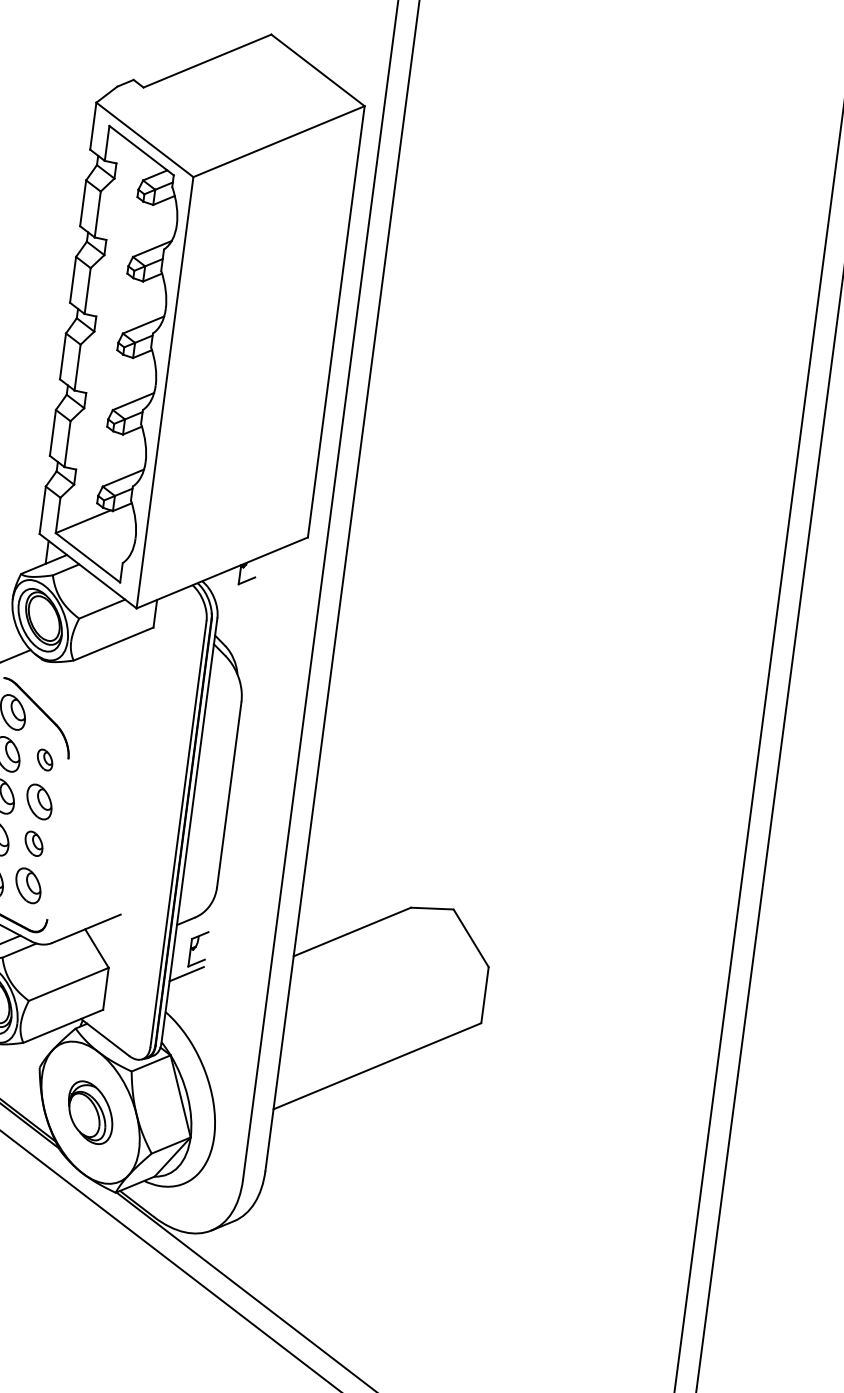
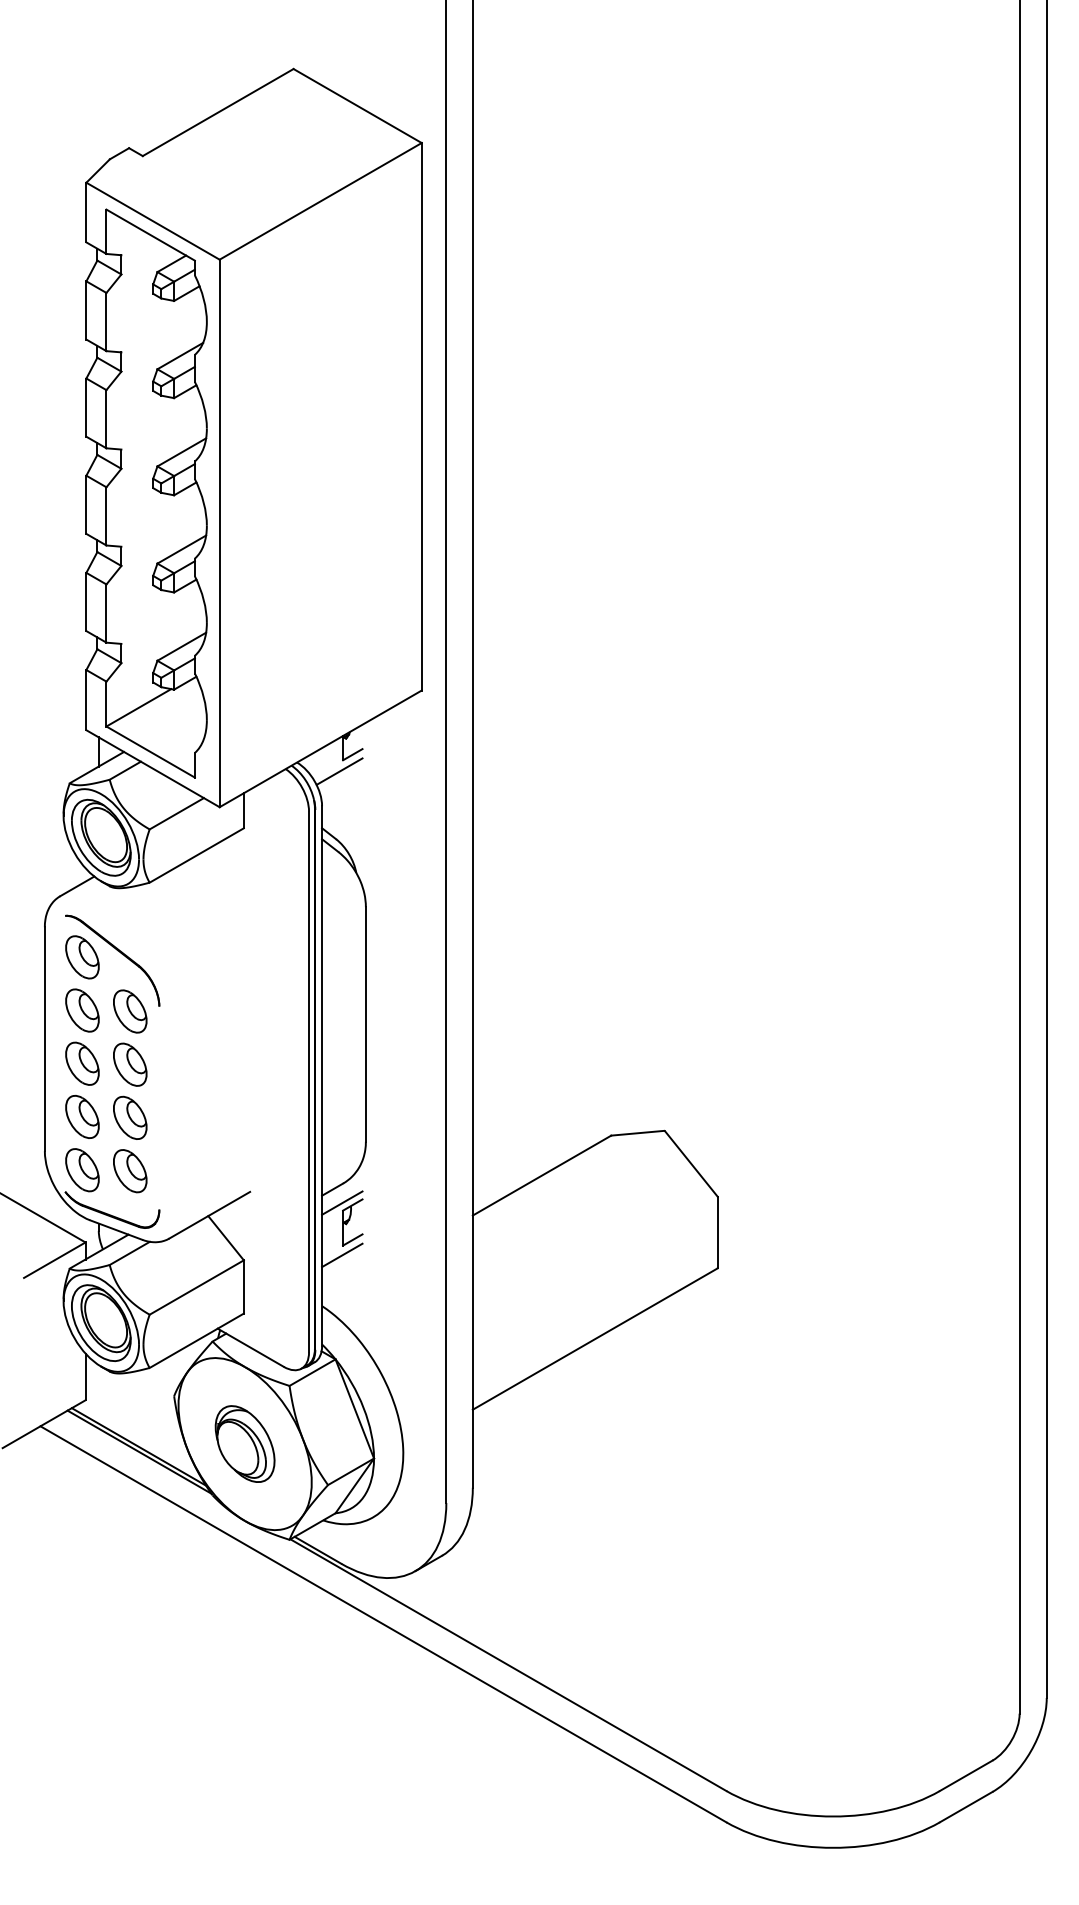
line: (234, 592) -> (339, 771), added
part: (45, 760) -> (130, 1011), size x1.67
part: (34, 843) -> (130, 1117), size x1.43
line: (192, 932) -> (342, 1202), added

